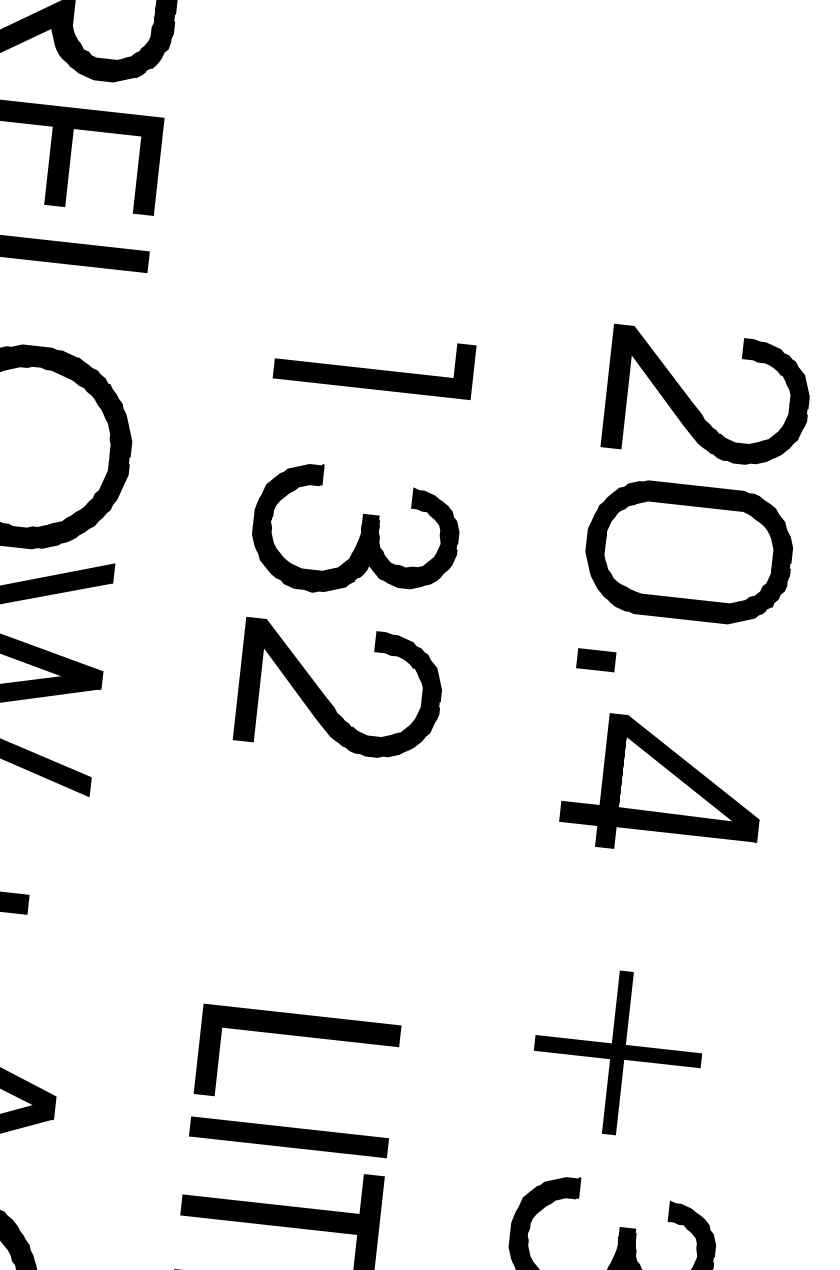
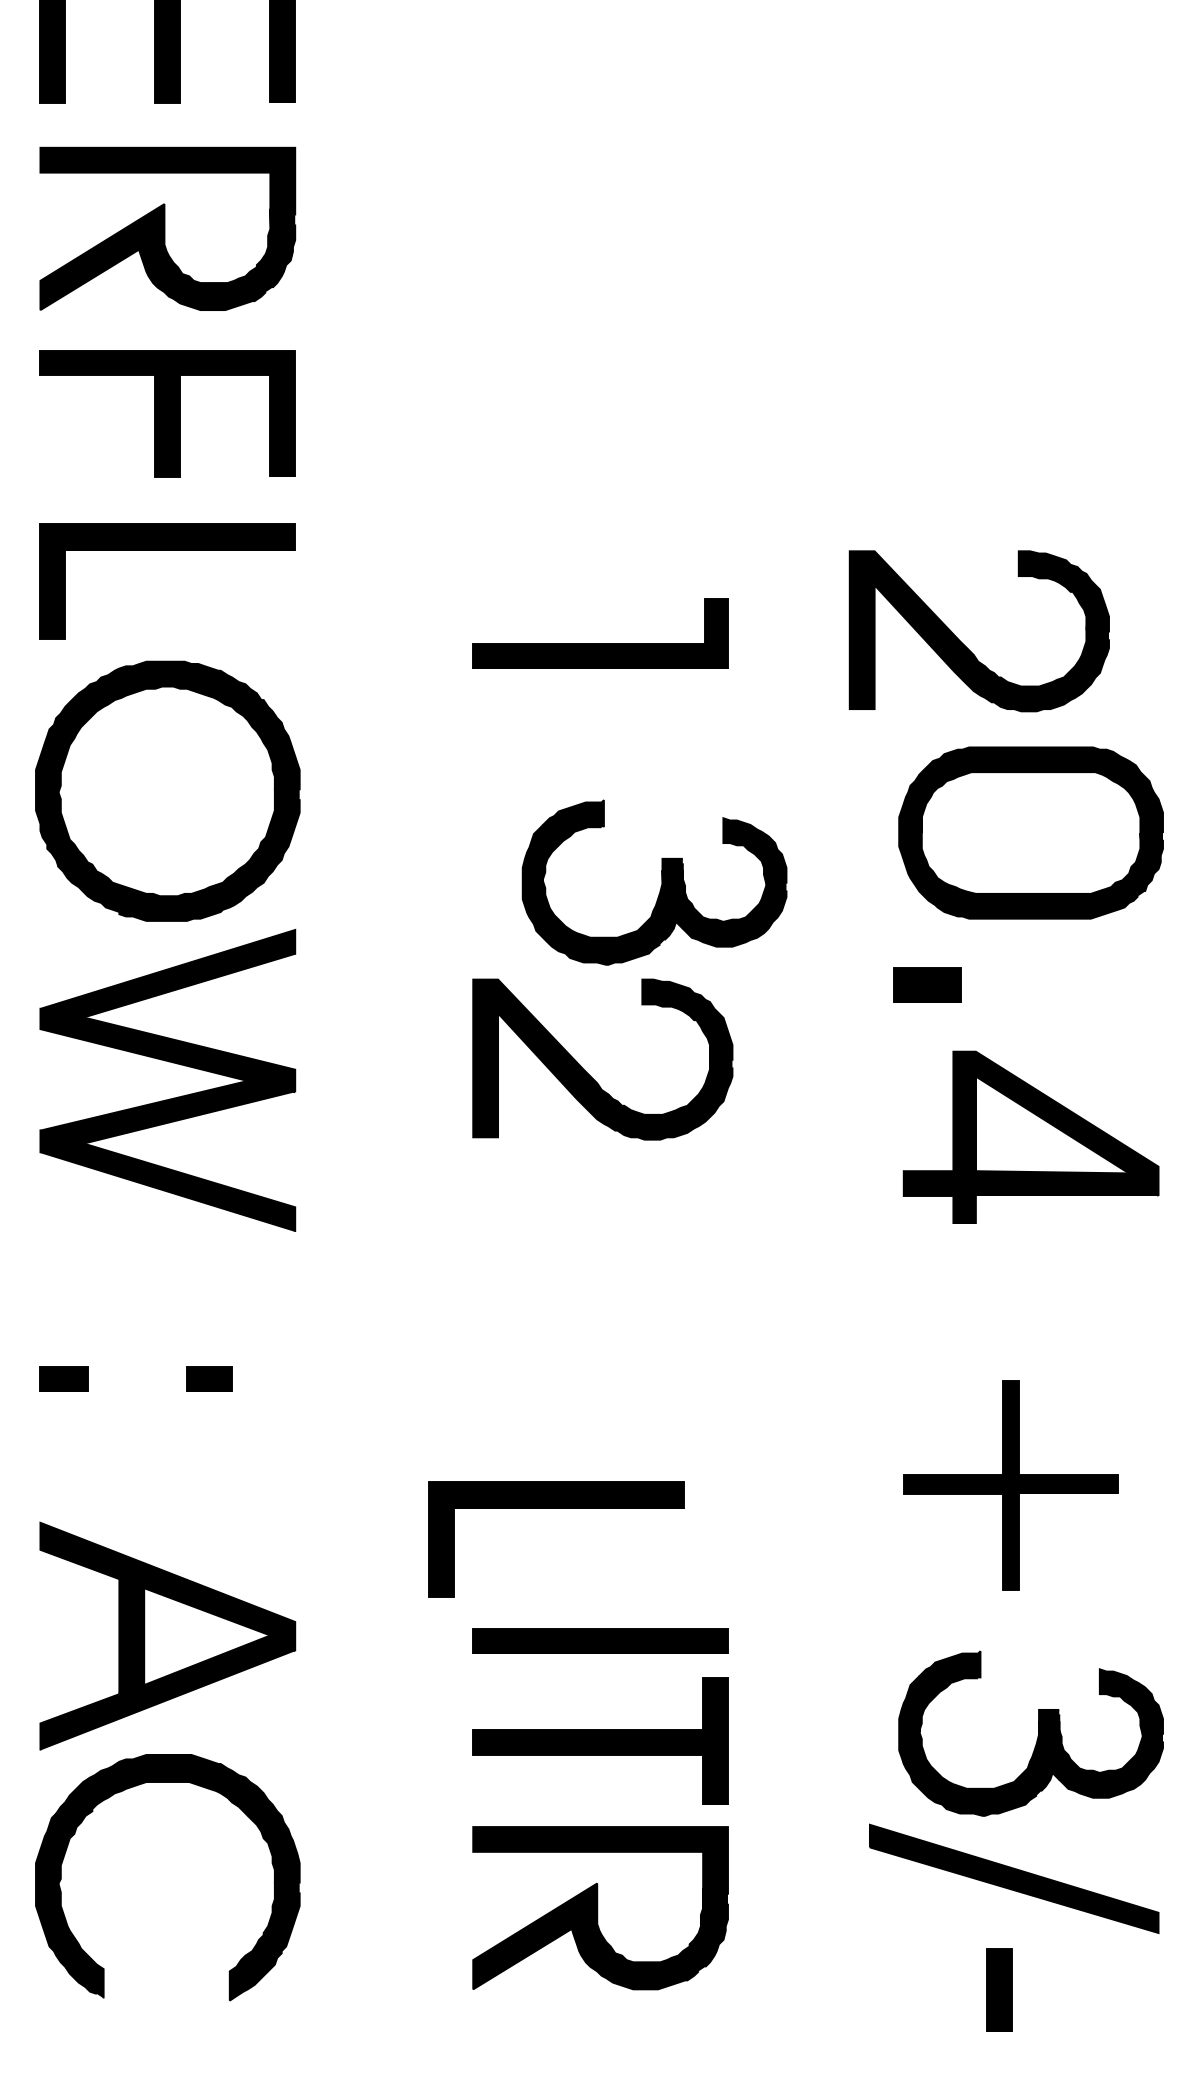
part: (695, 406) -> (964, 644), moved
part: (361, 532) -> (661, 882), moved
part: (596, 660) -> (927, 984), size x1.4
part: (300, 1035) -> (556, 1508), moved

